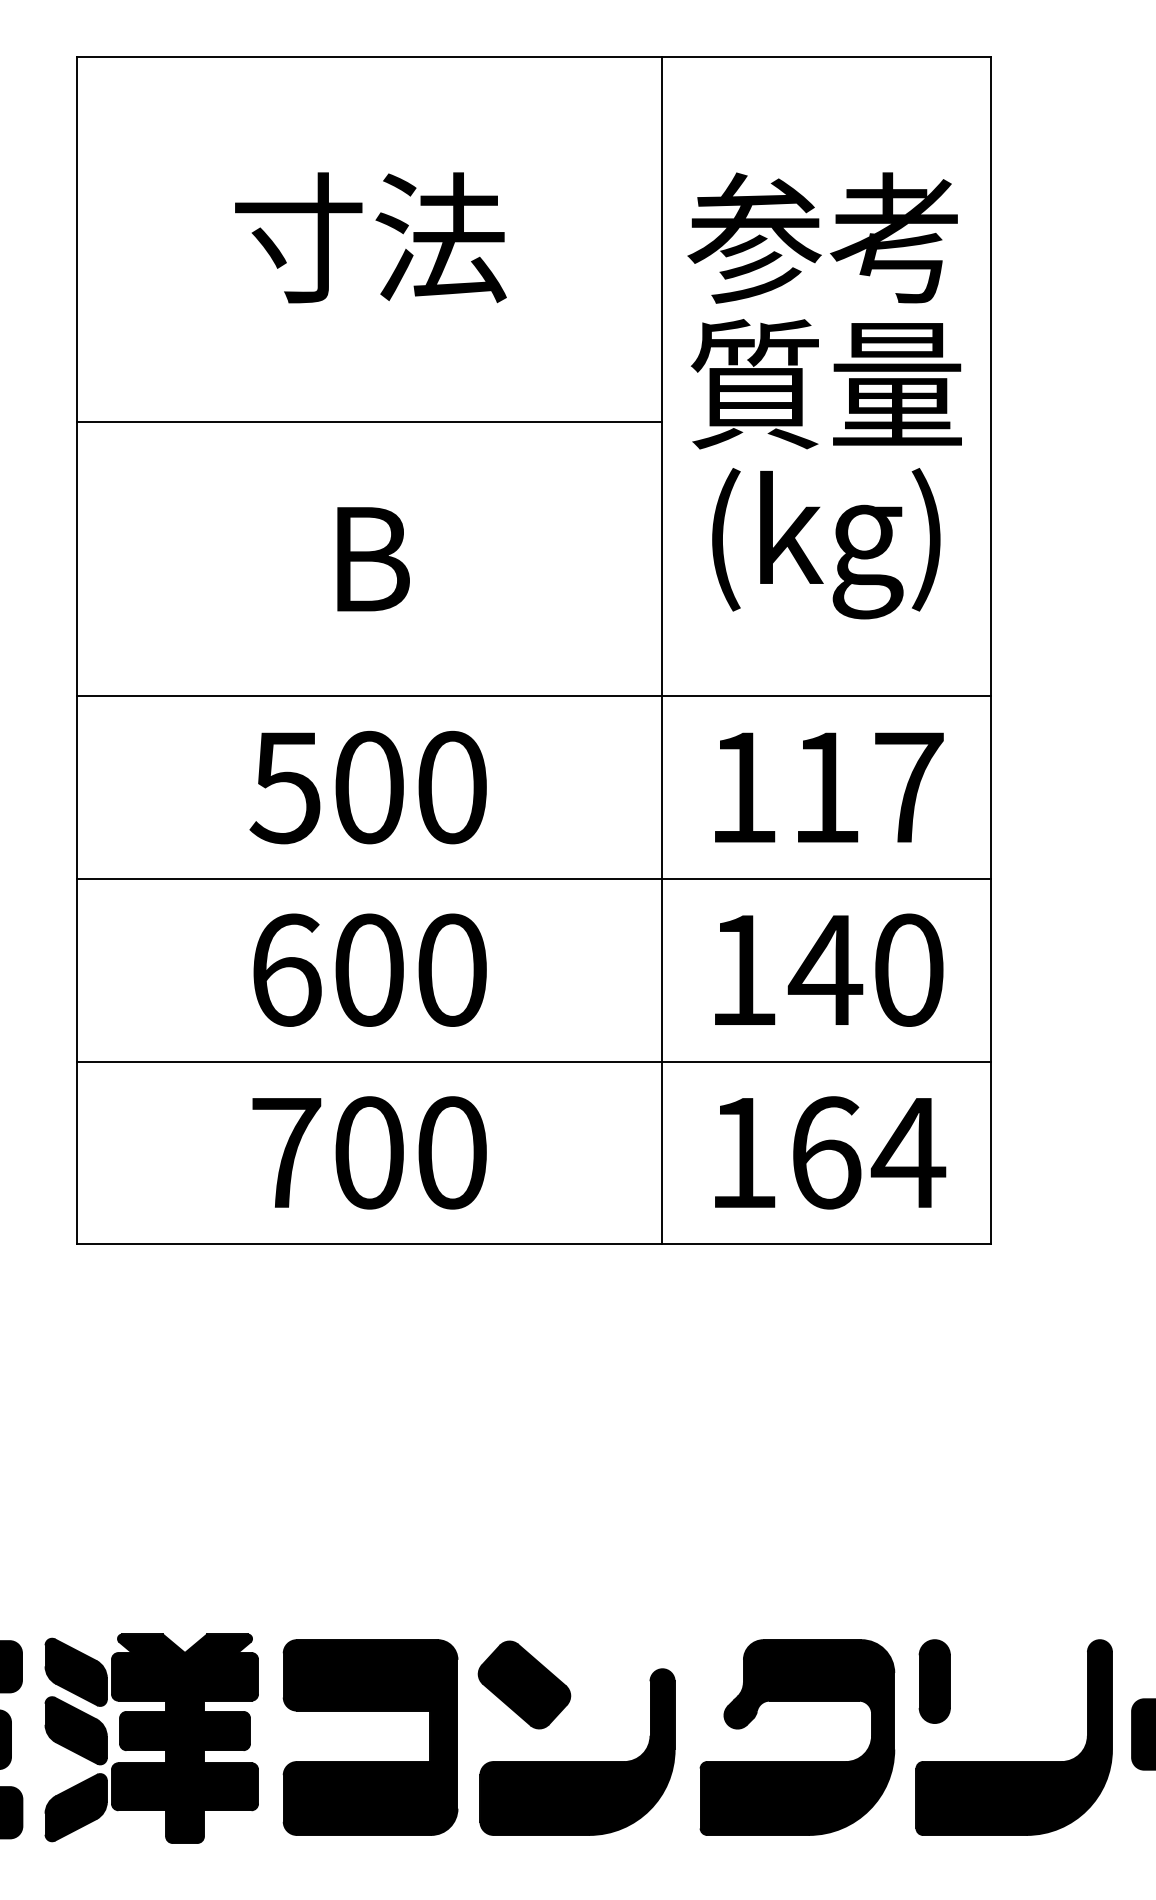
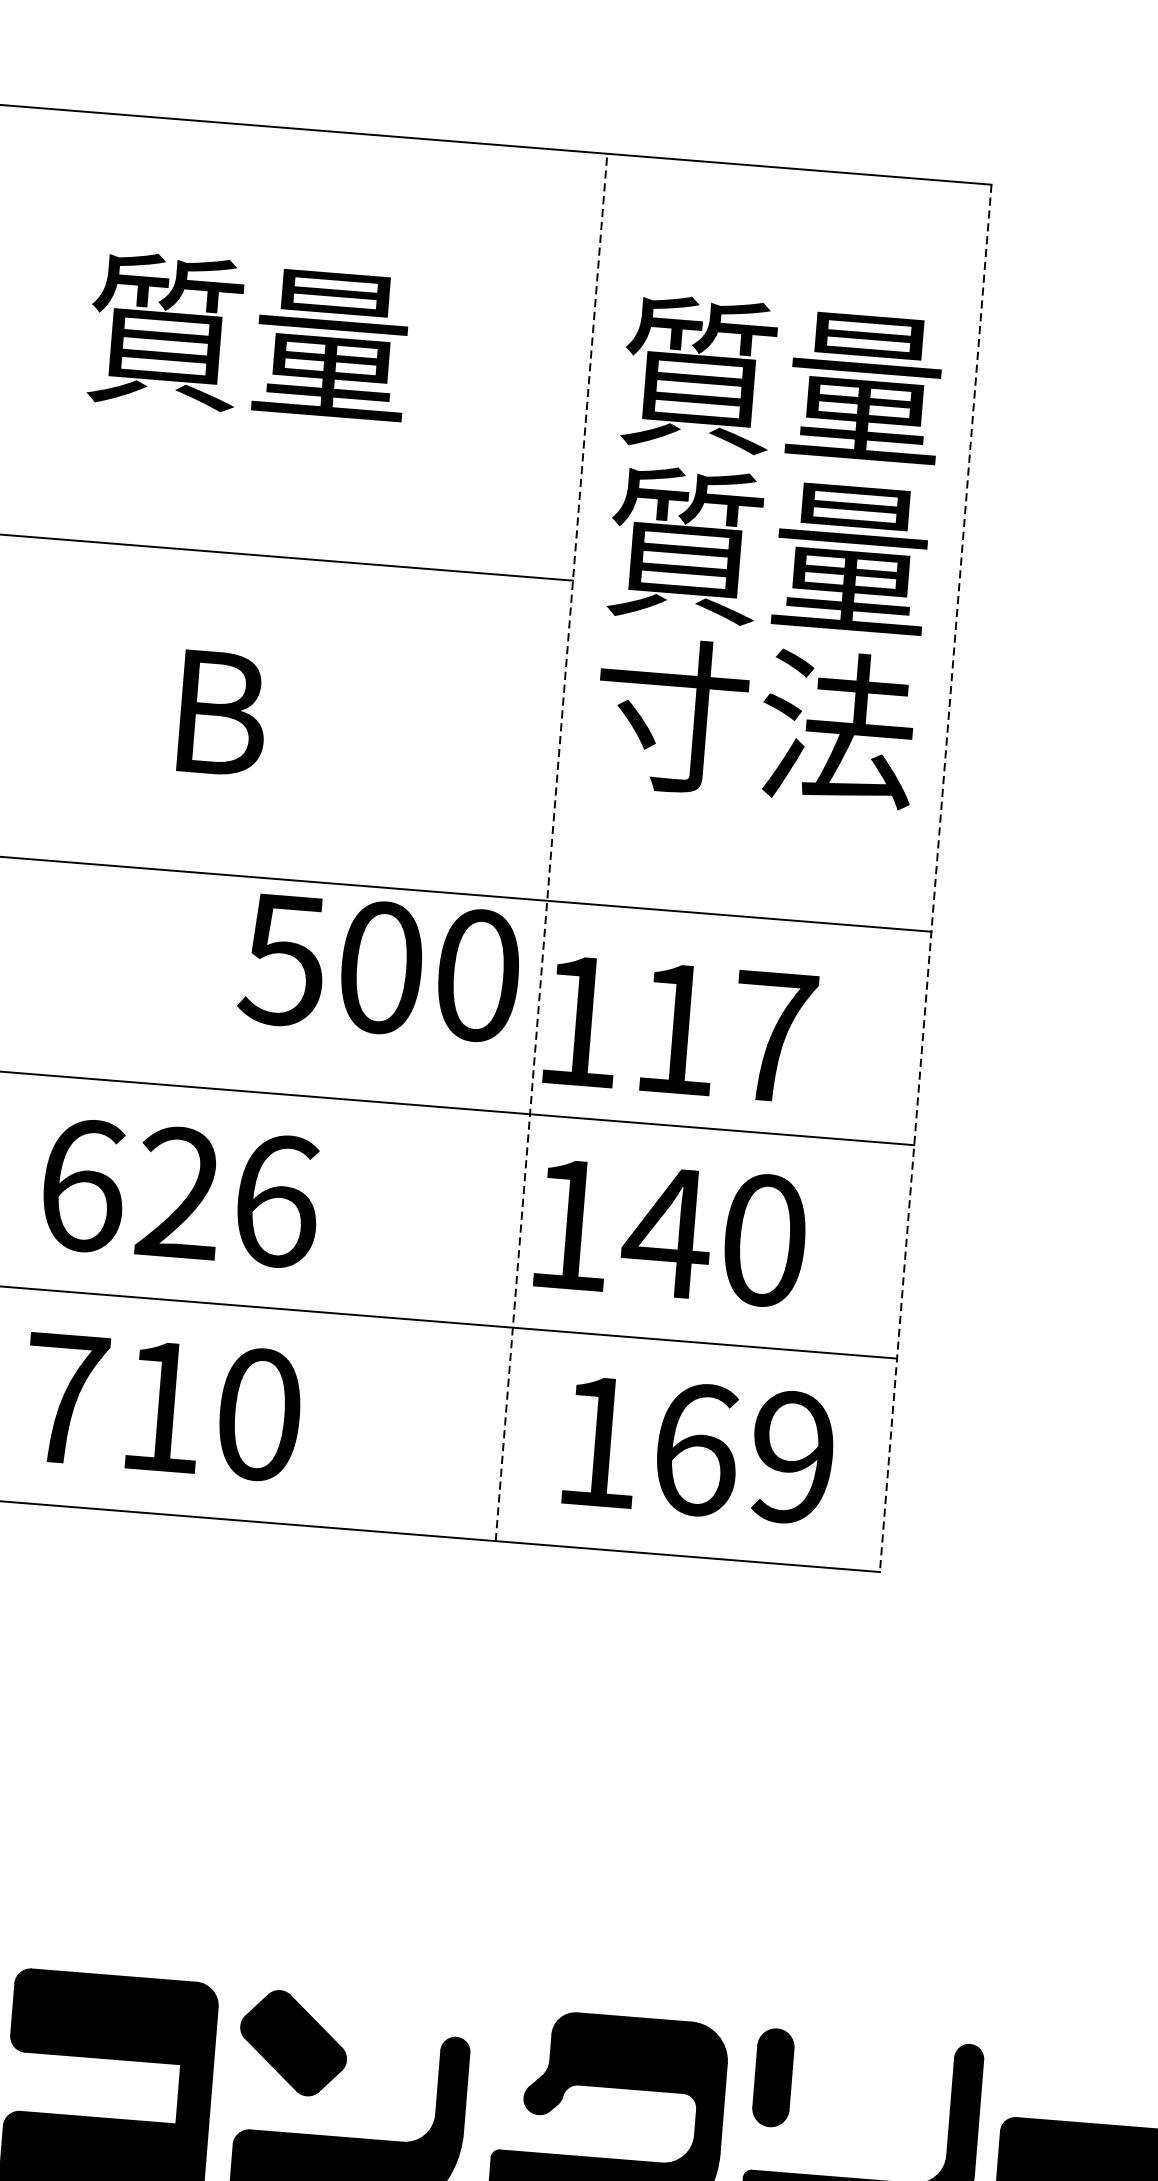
text: (370, 237) -> (249, 337), 寸法 -> 質量
text: (824, 237) -> (780, 379), 参考 -> 質量
text: (827, 541) -> (755, 735), (kg) -> 寸法
line: (661, 650) -> (550, 847), solid -> dashed
line: (990, 650) -> (935, 878), solid -> dashed
text: (367, 787) -> (379, 967), moved
text: (829, 787) -> (680, 1029), moved
text: (410, 969) -> (227, 1196), 600 -> 626
text: (829, 969) -> (671, 1232), moved
text: (369, 1152) -> (162, 1406), 700 -> 710
text: (908, 1152) -> (792, 1457), 164 -> 169

